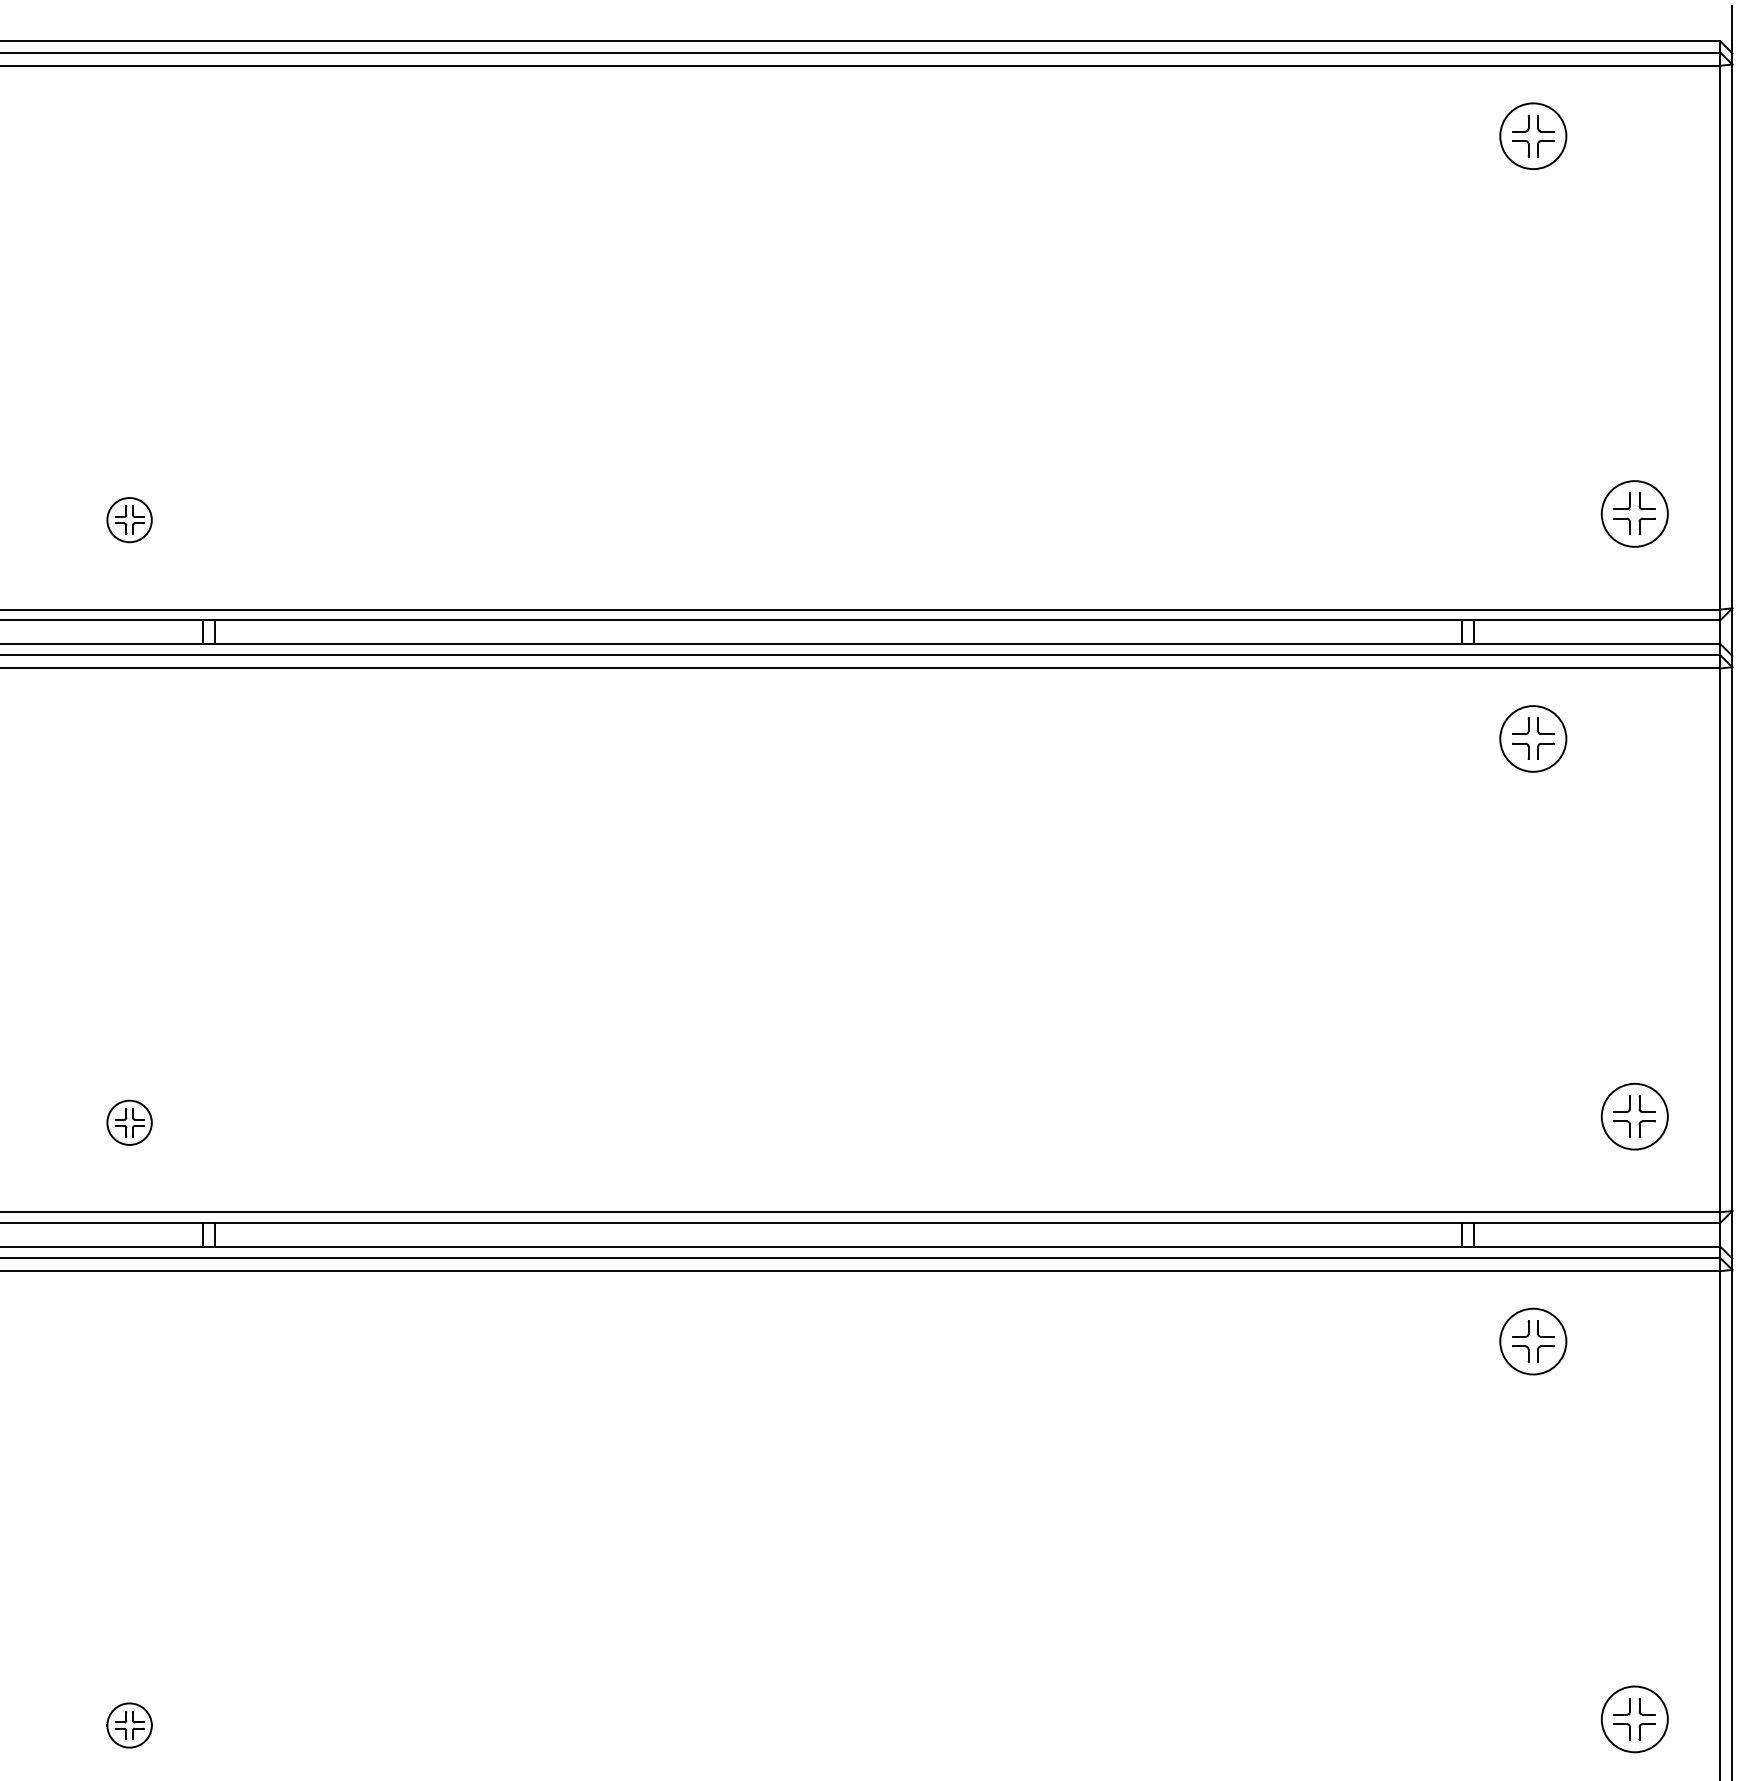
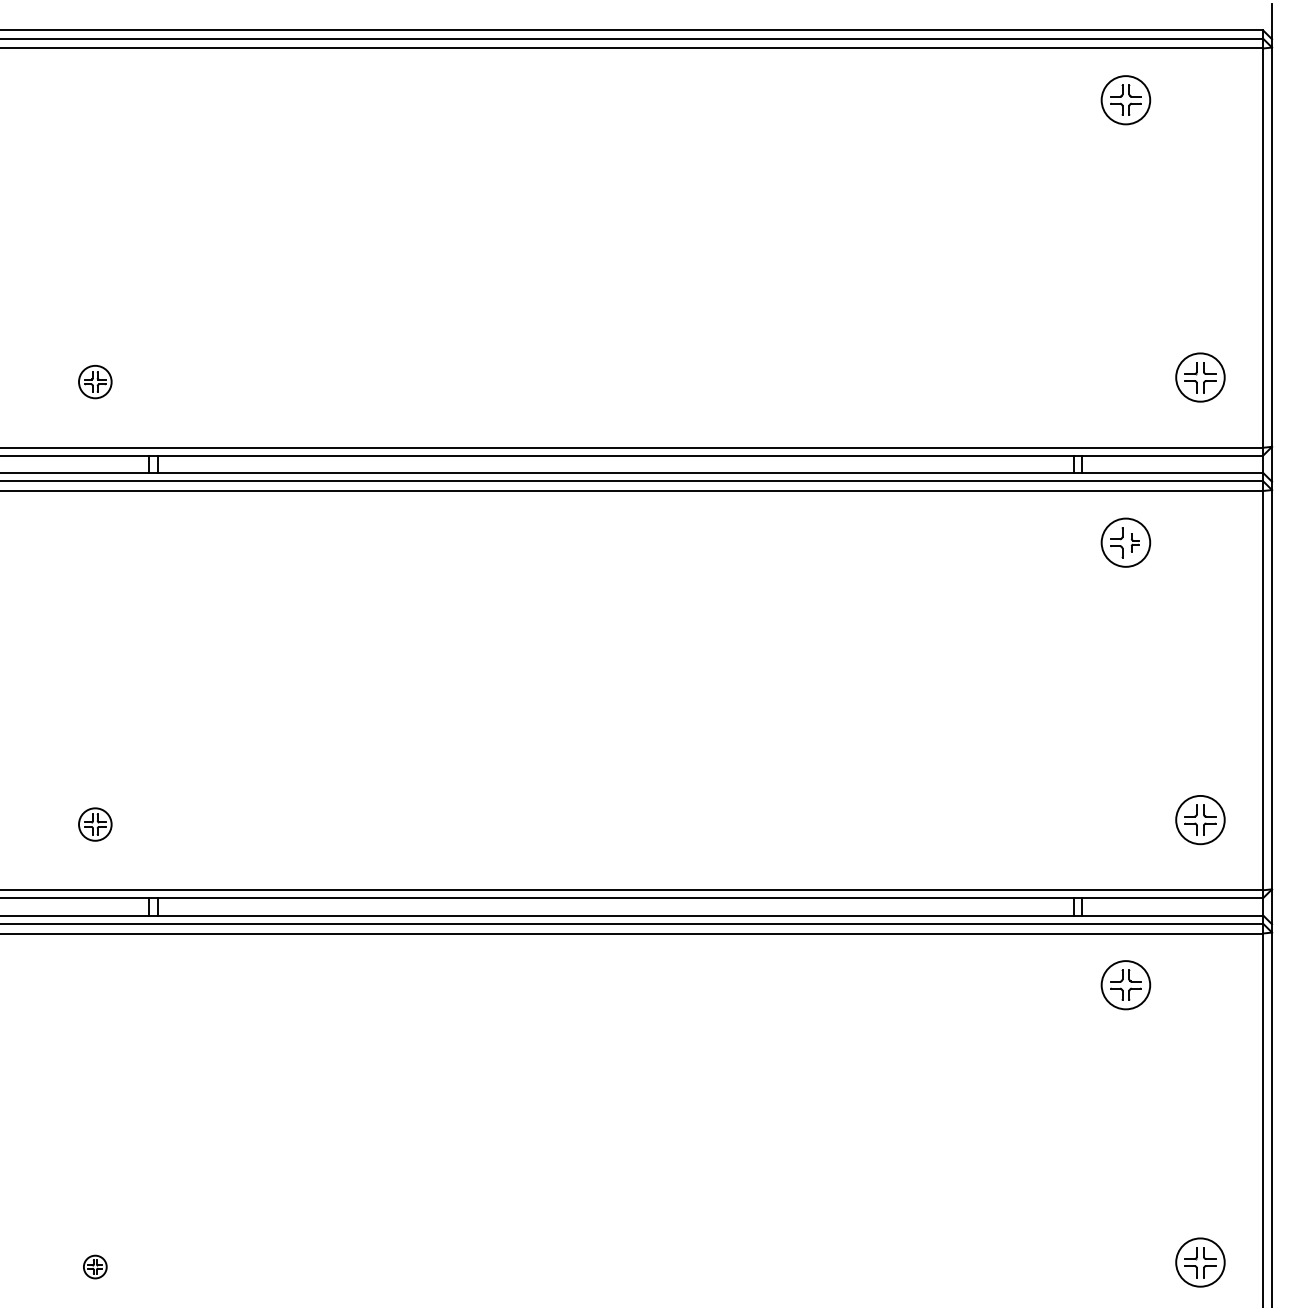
part: (1545, 738) -> (1134, 542), size x0.6
part: (129, 1725) -> (95, 1267), size x0.7

